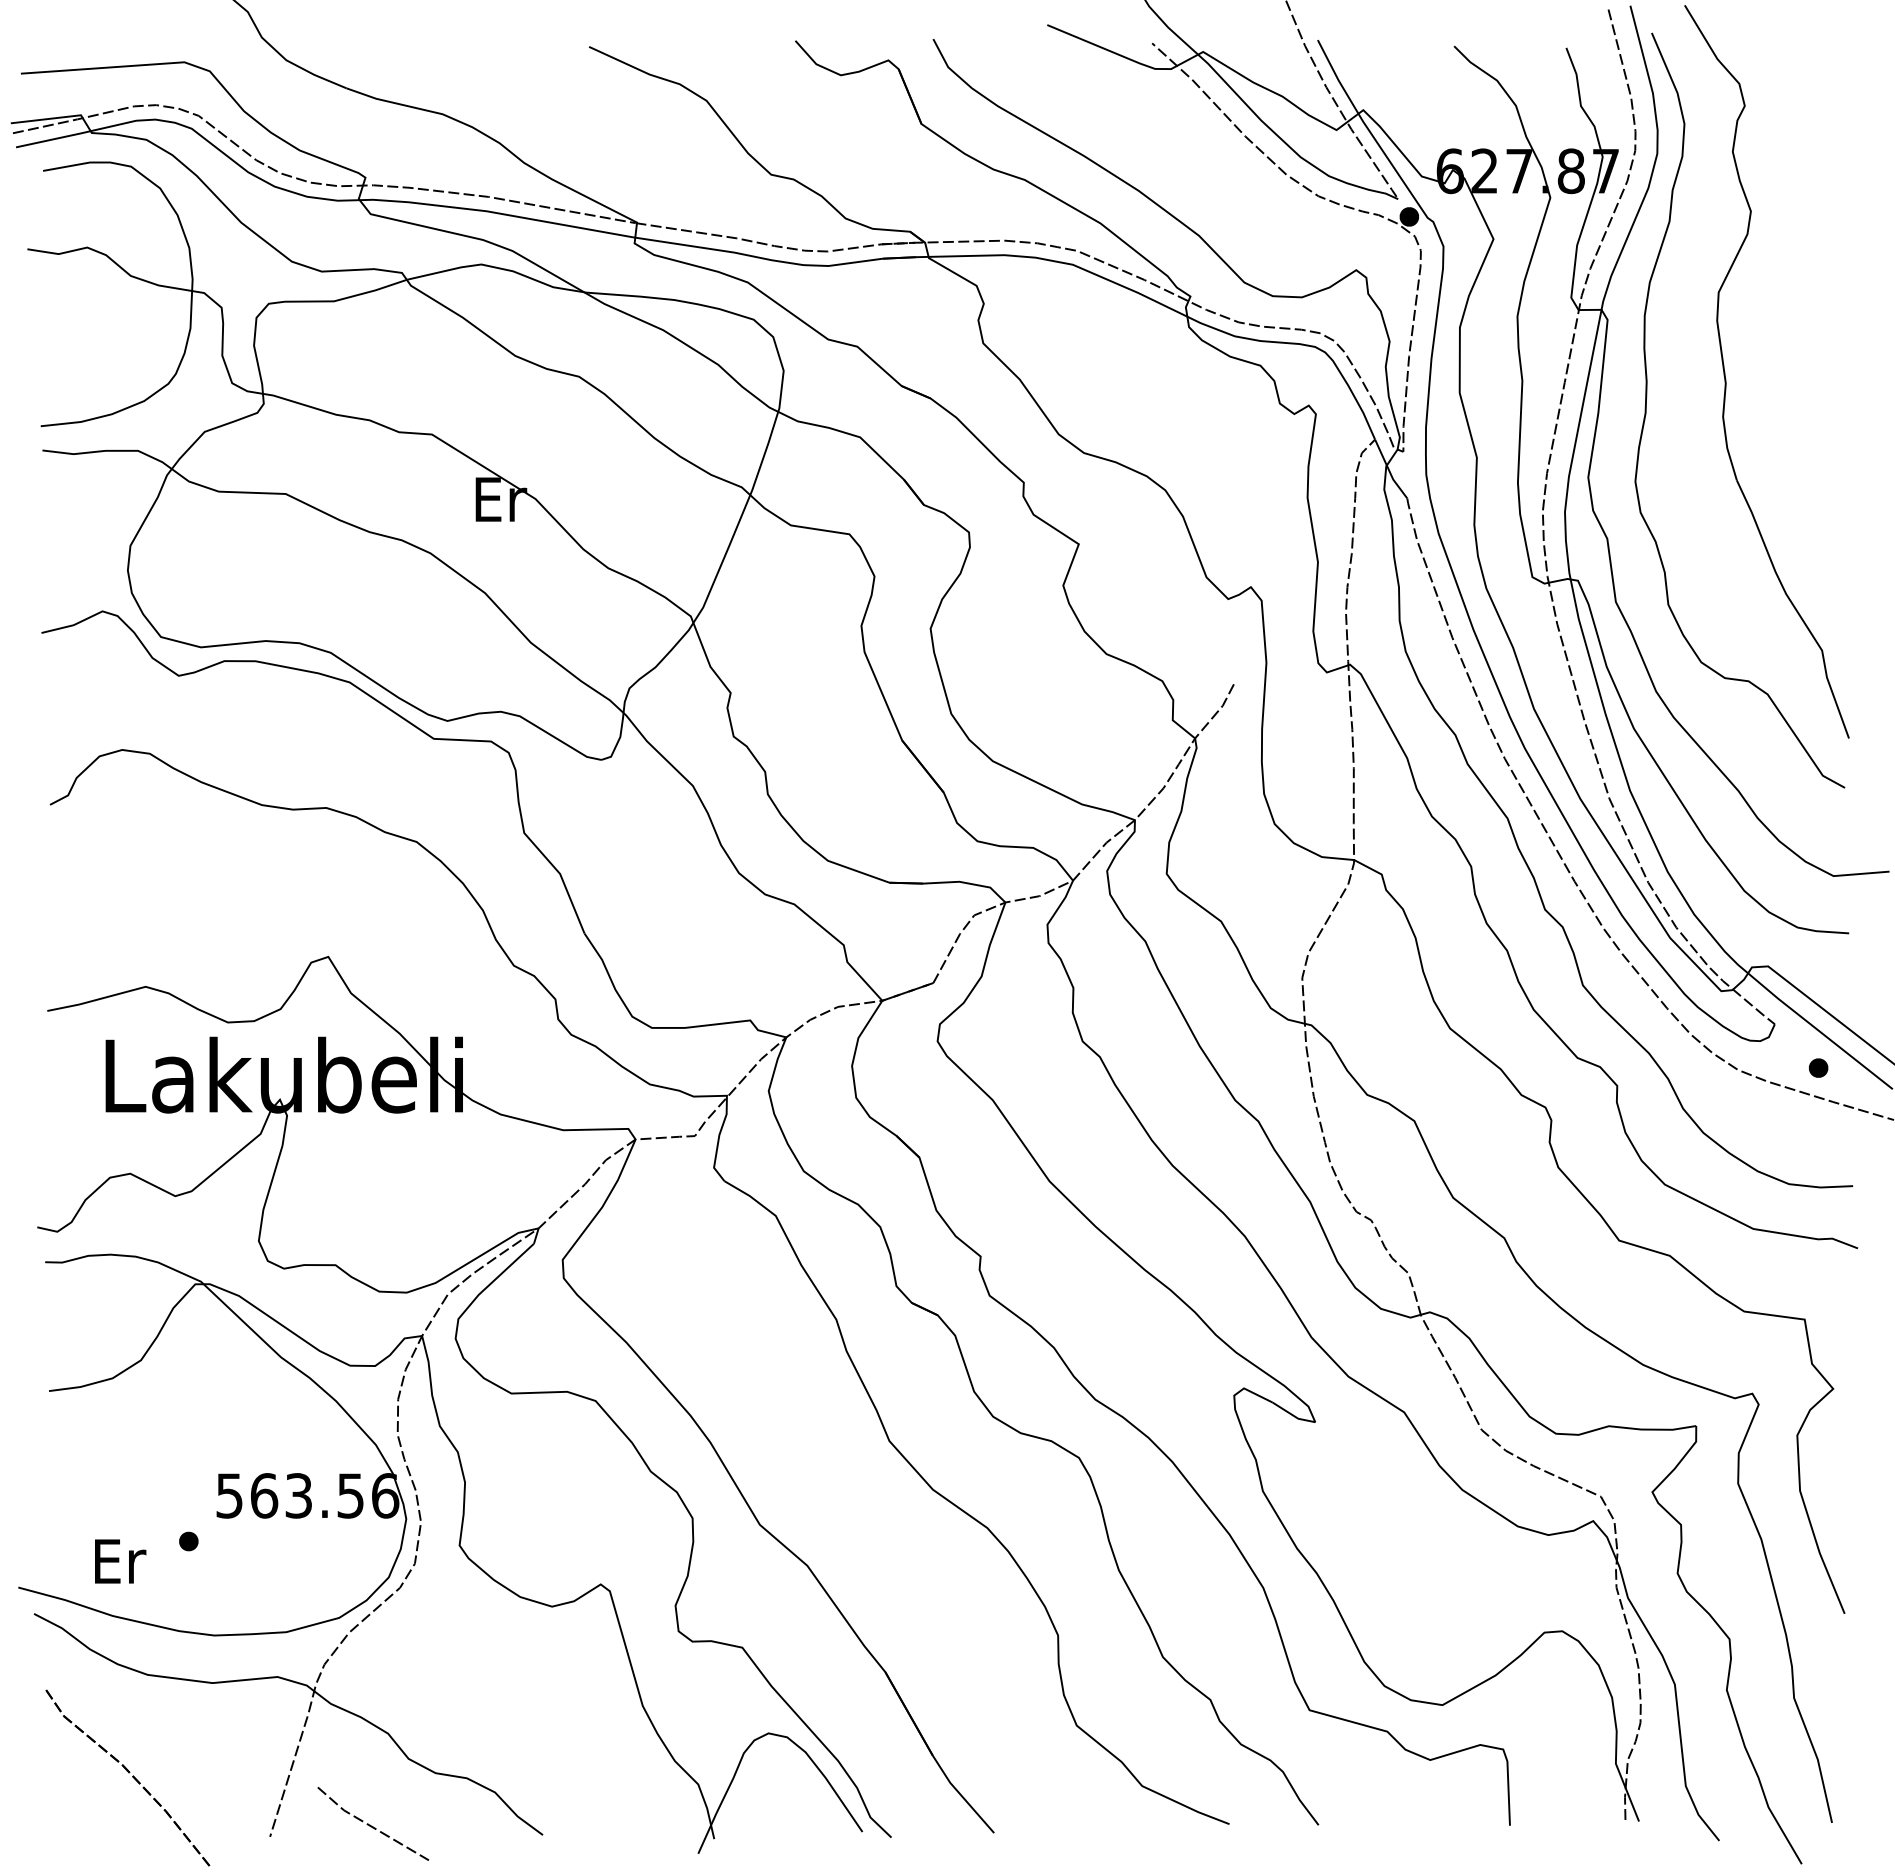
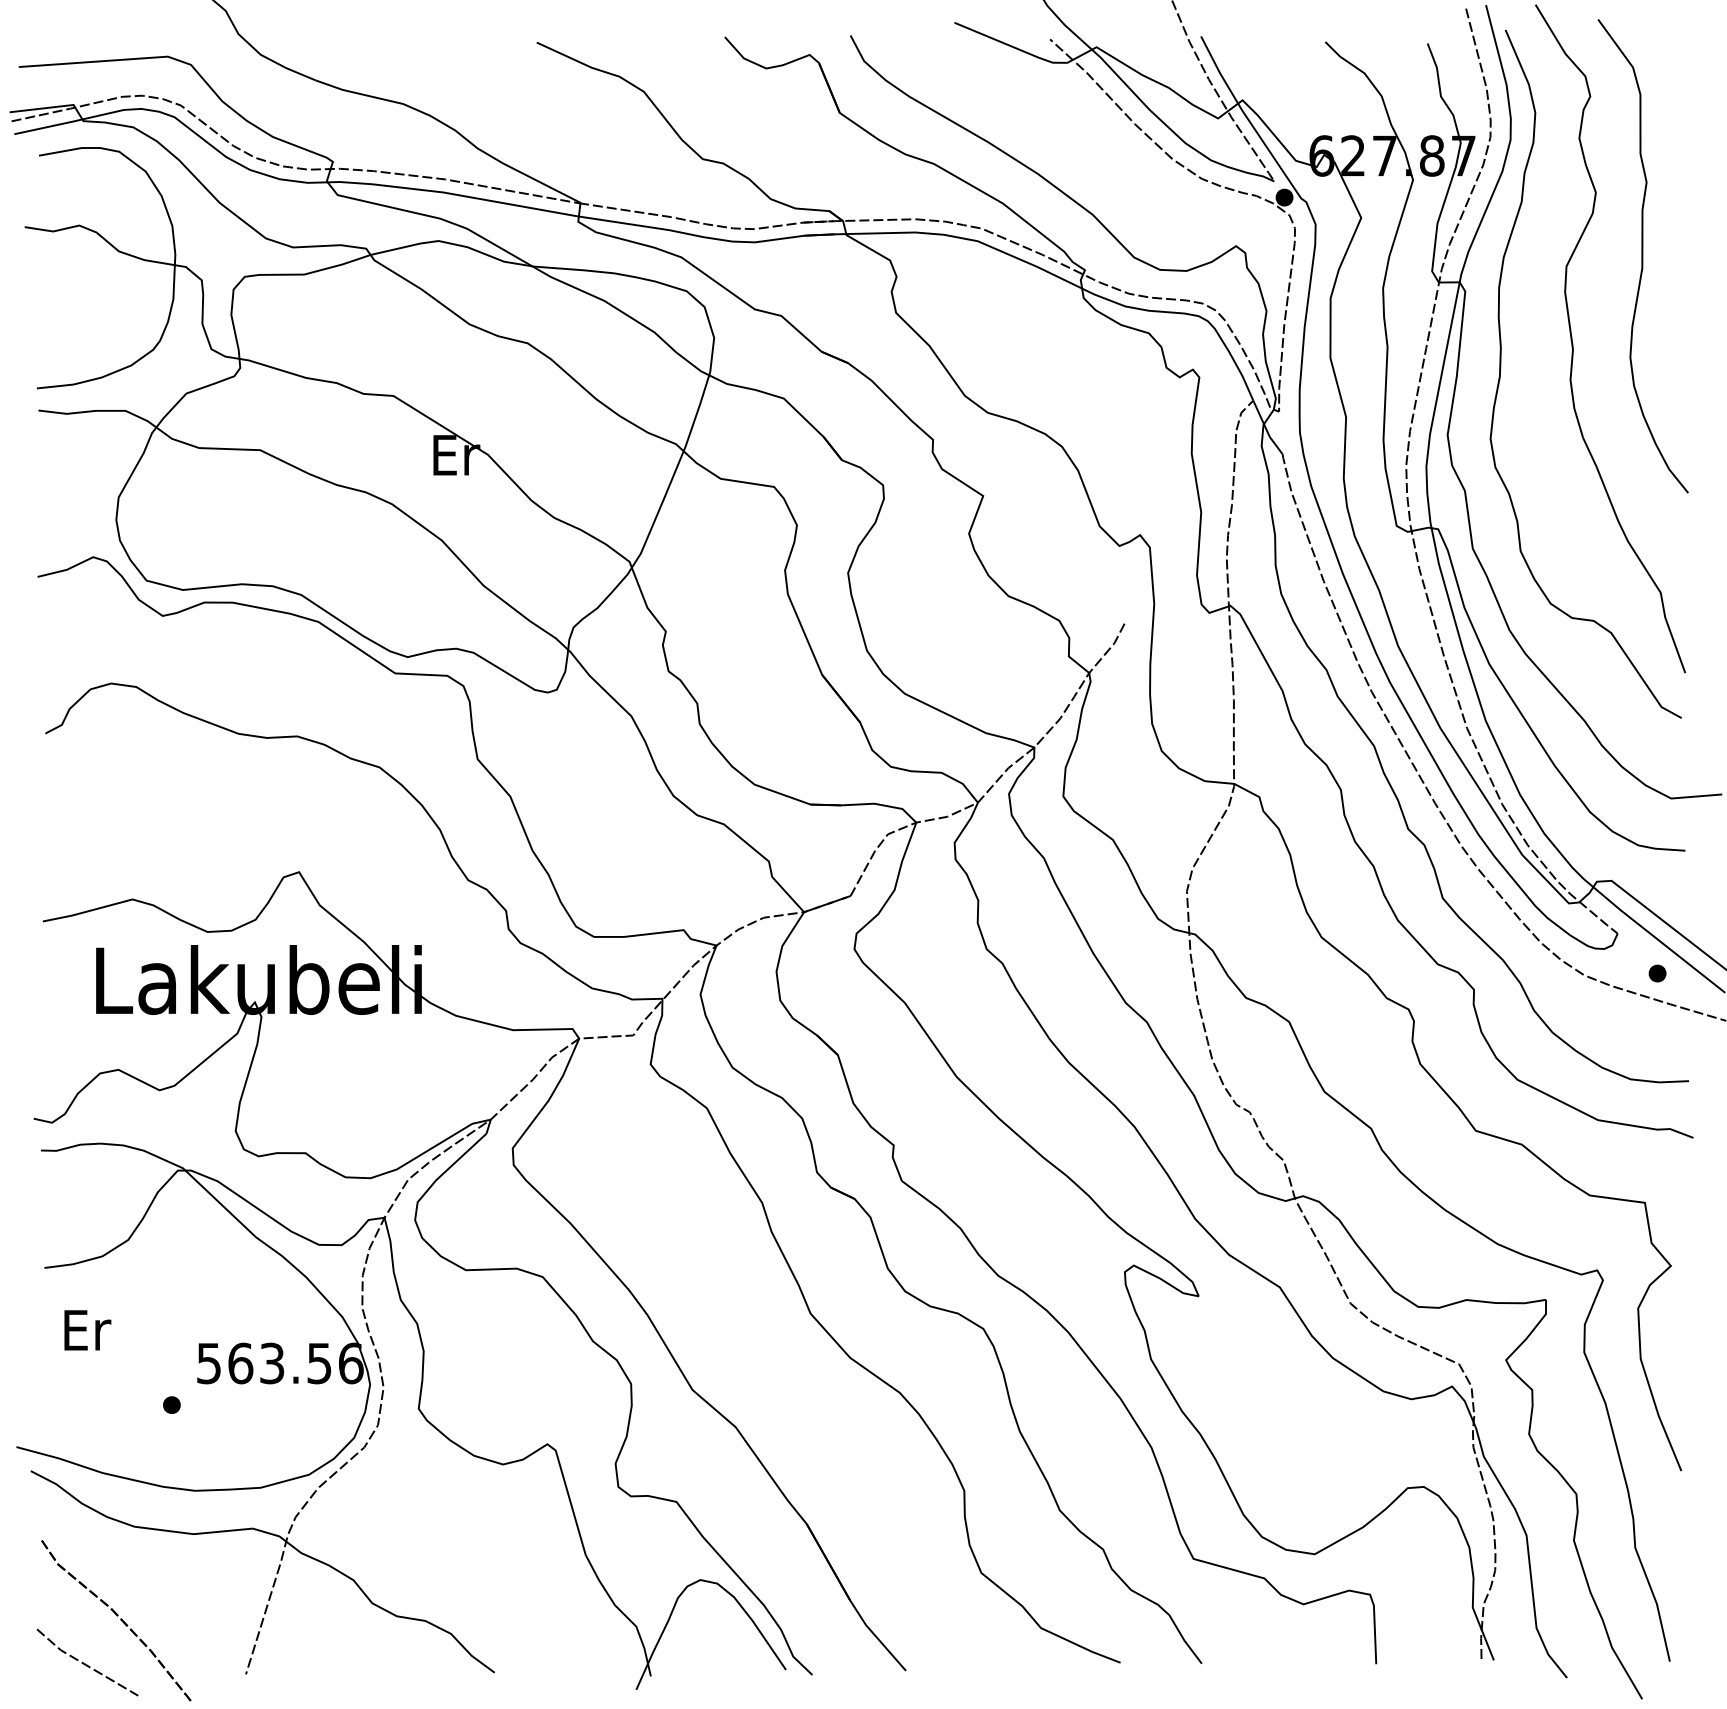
curve: (1802, 281) -> (1642, 256), added
text: (120, 1561) -> (87, 1330), moved
line: (371, 1825) -> (85, 1664), moved

